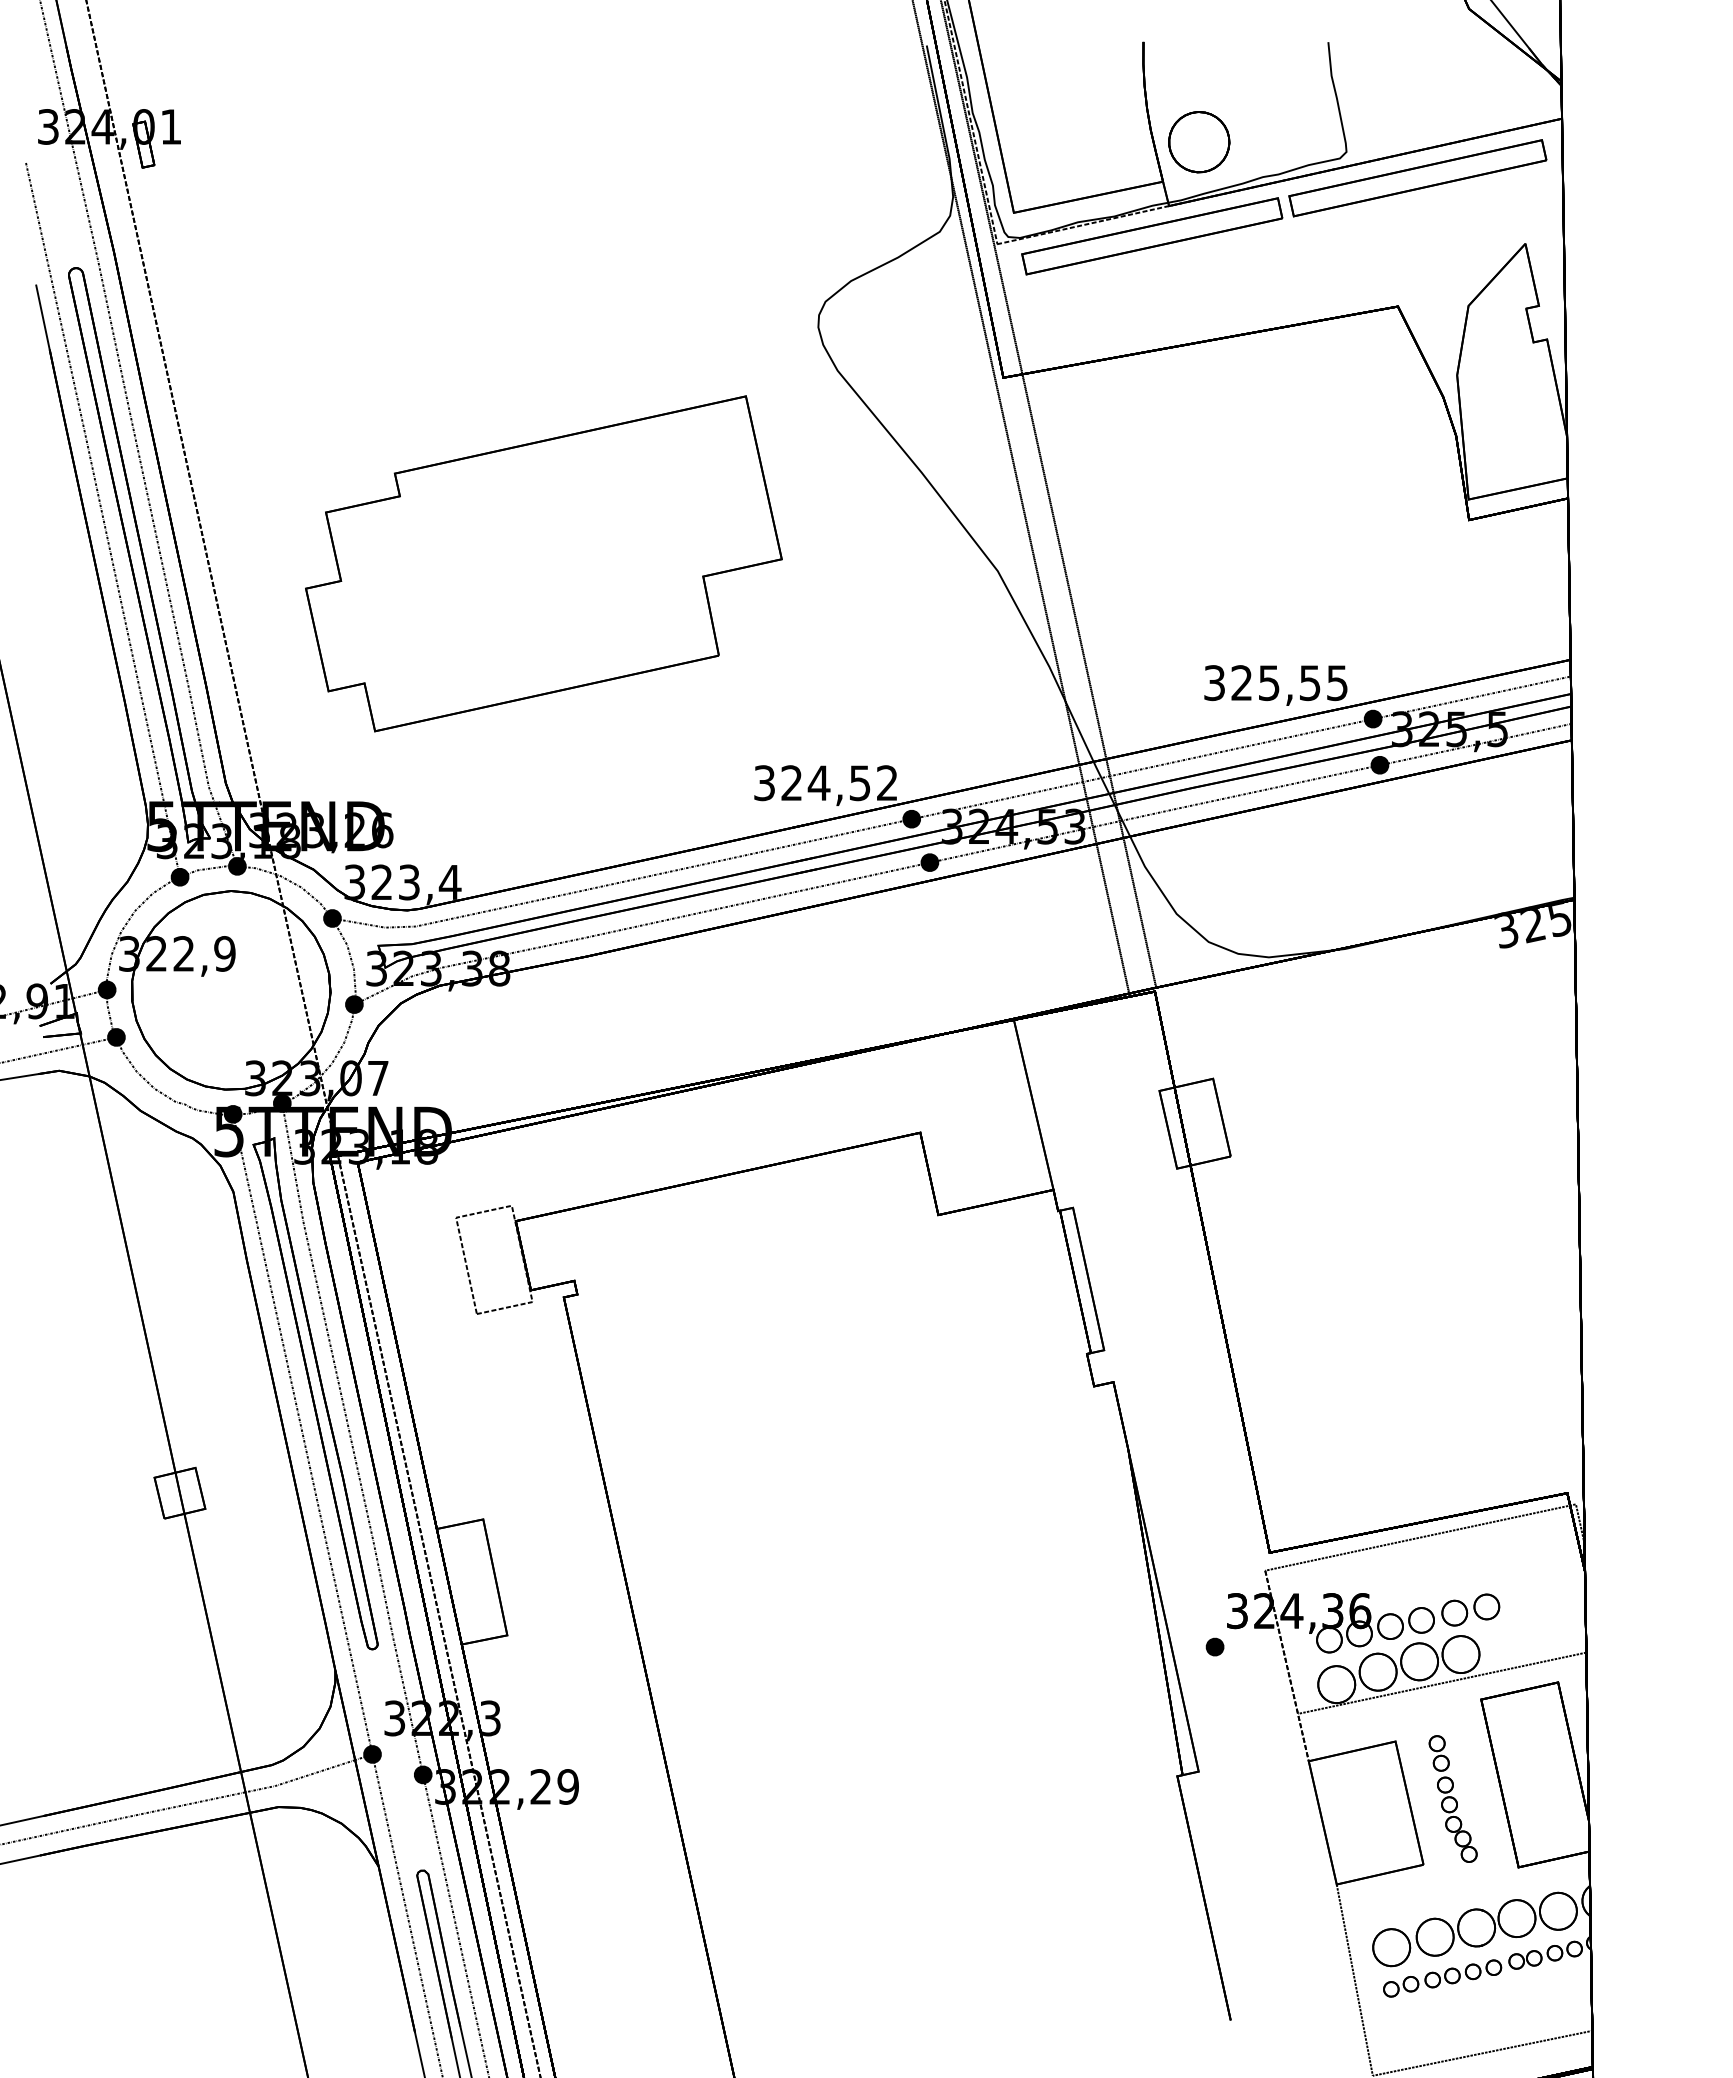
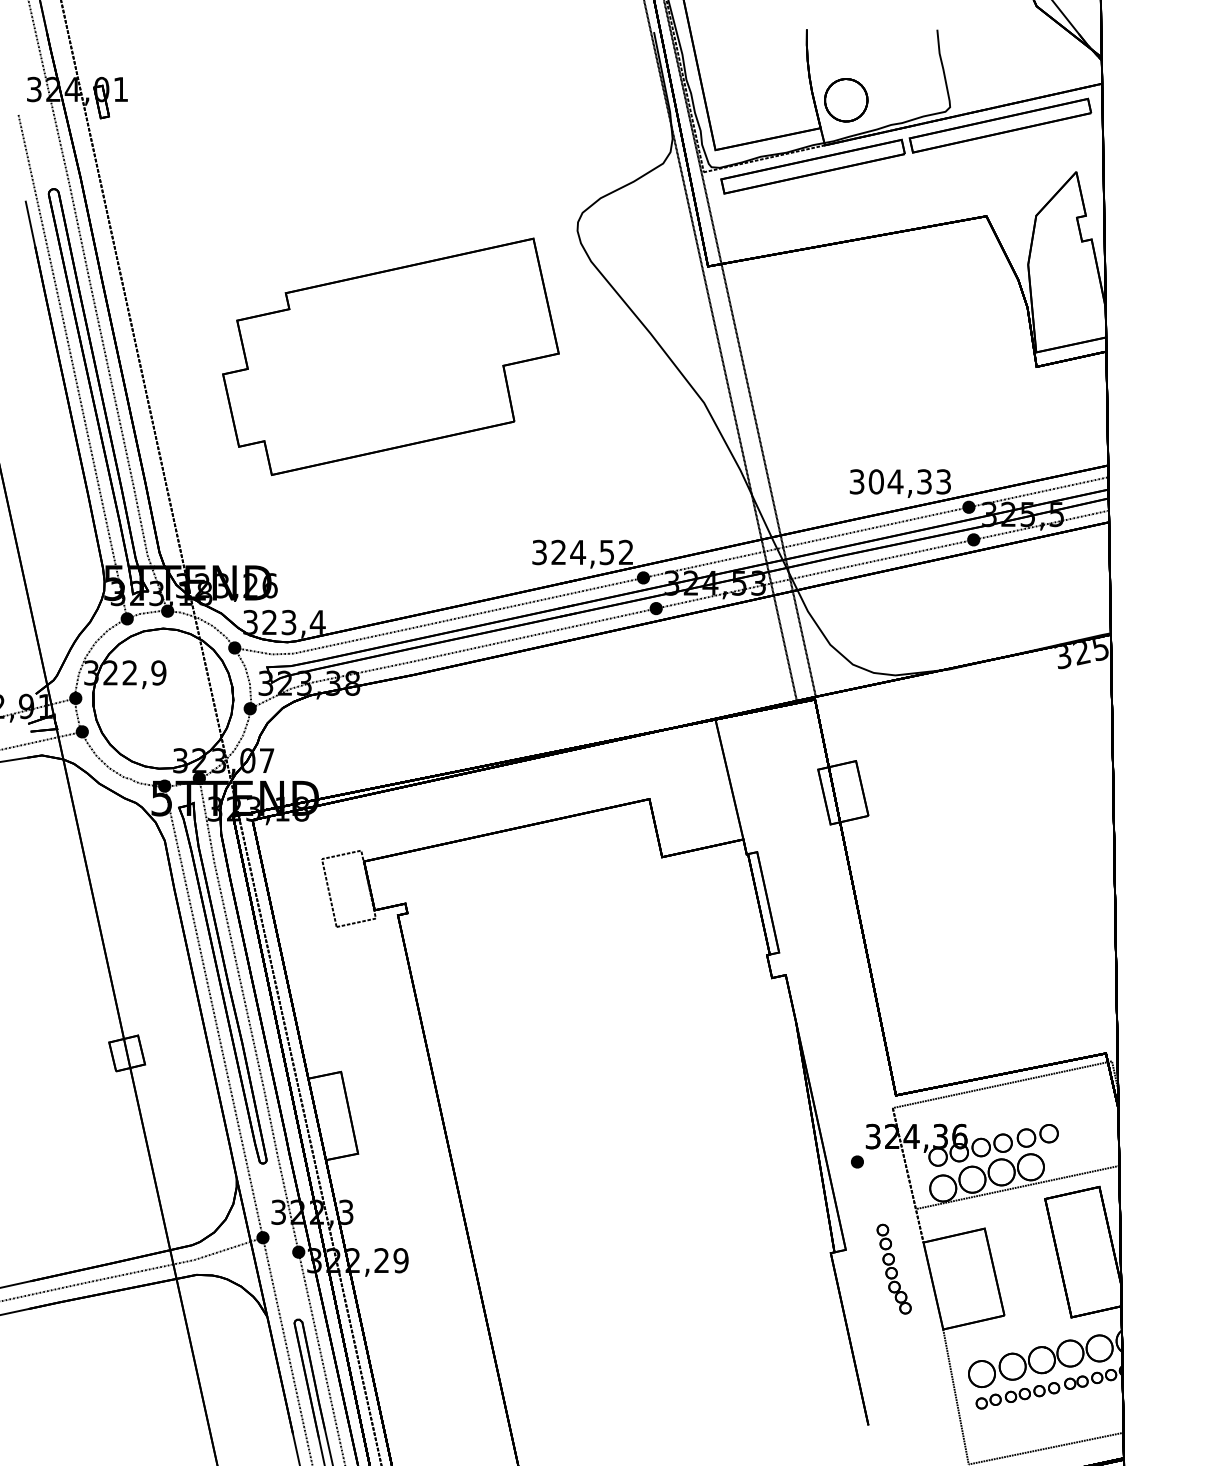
part: (543, 563) -> (390, 356), moved
text: (1289, 683) -> (909, 482), 325,55 -> 304,33
part: (1452, 1798) -> (893, 1268), moved

